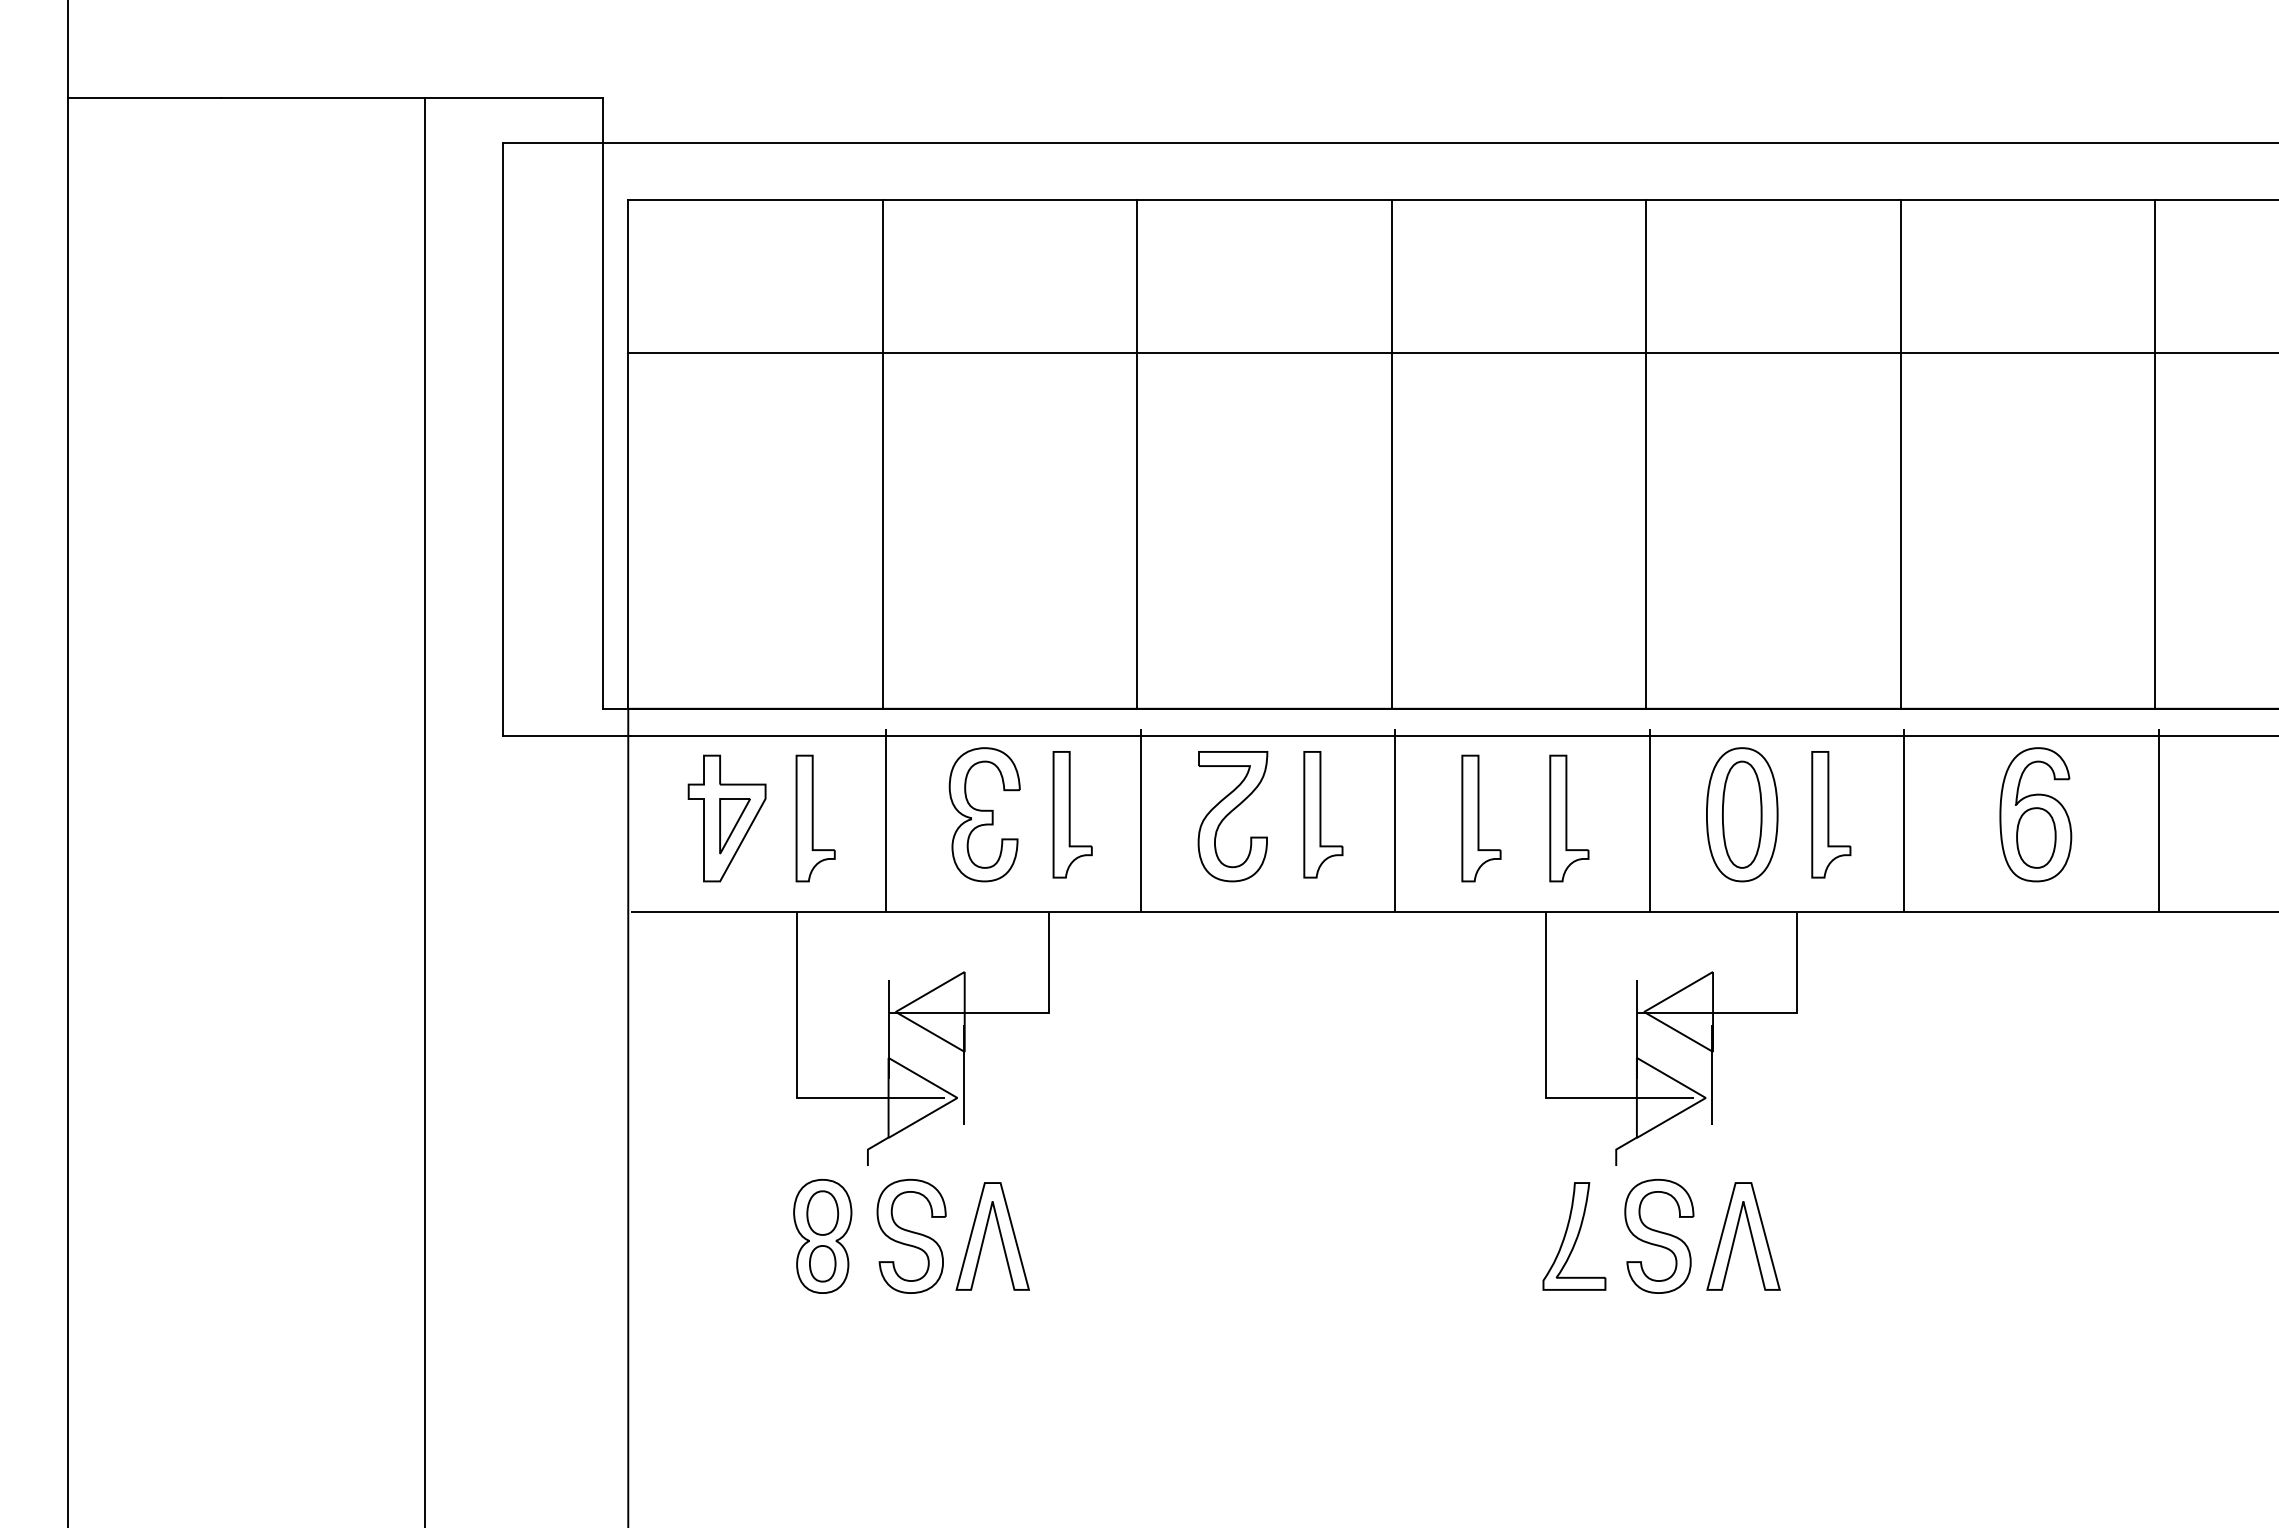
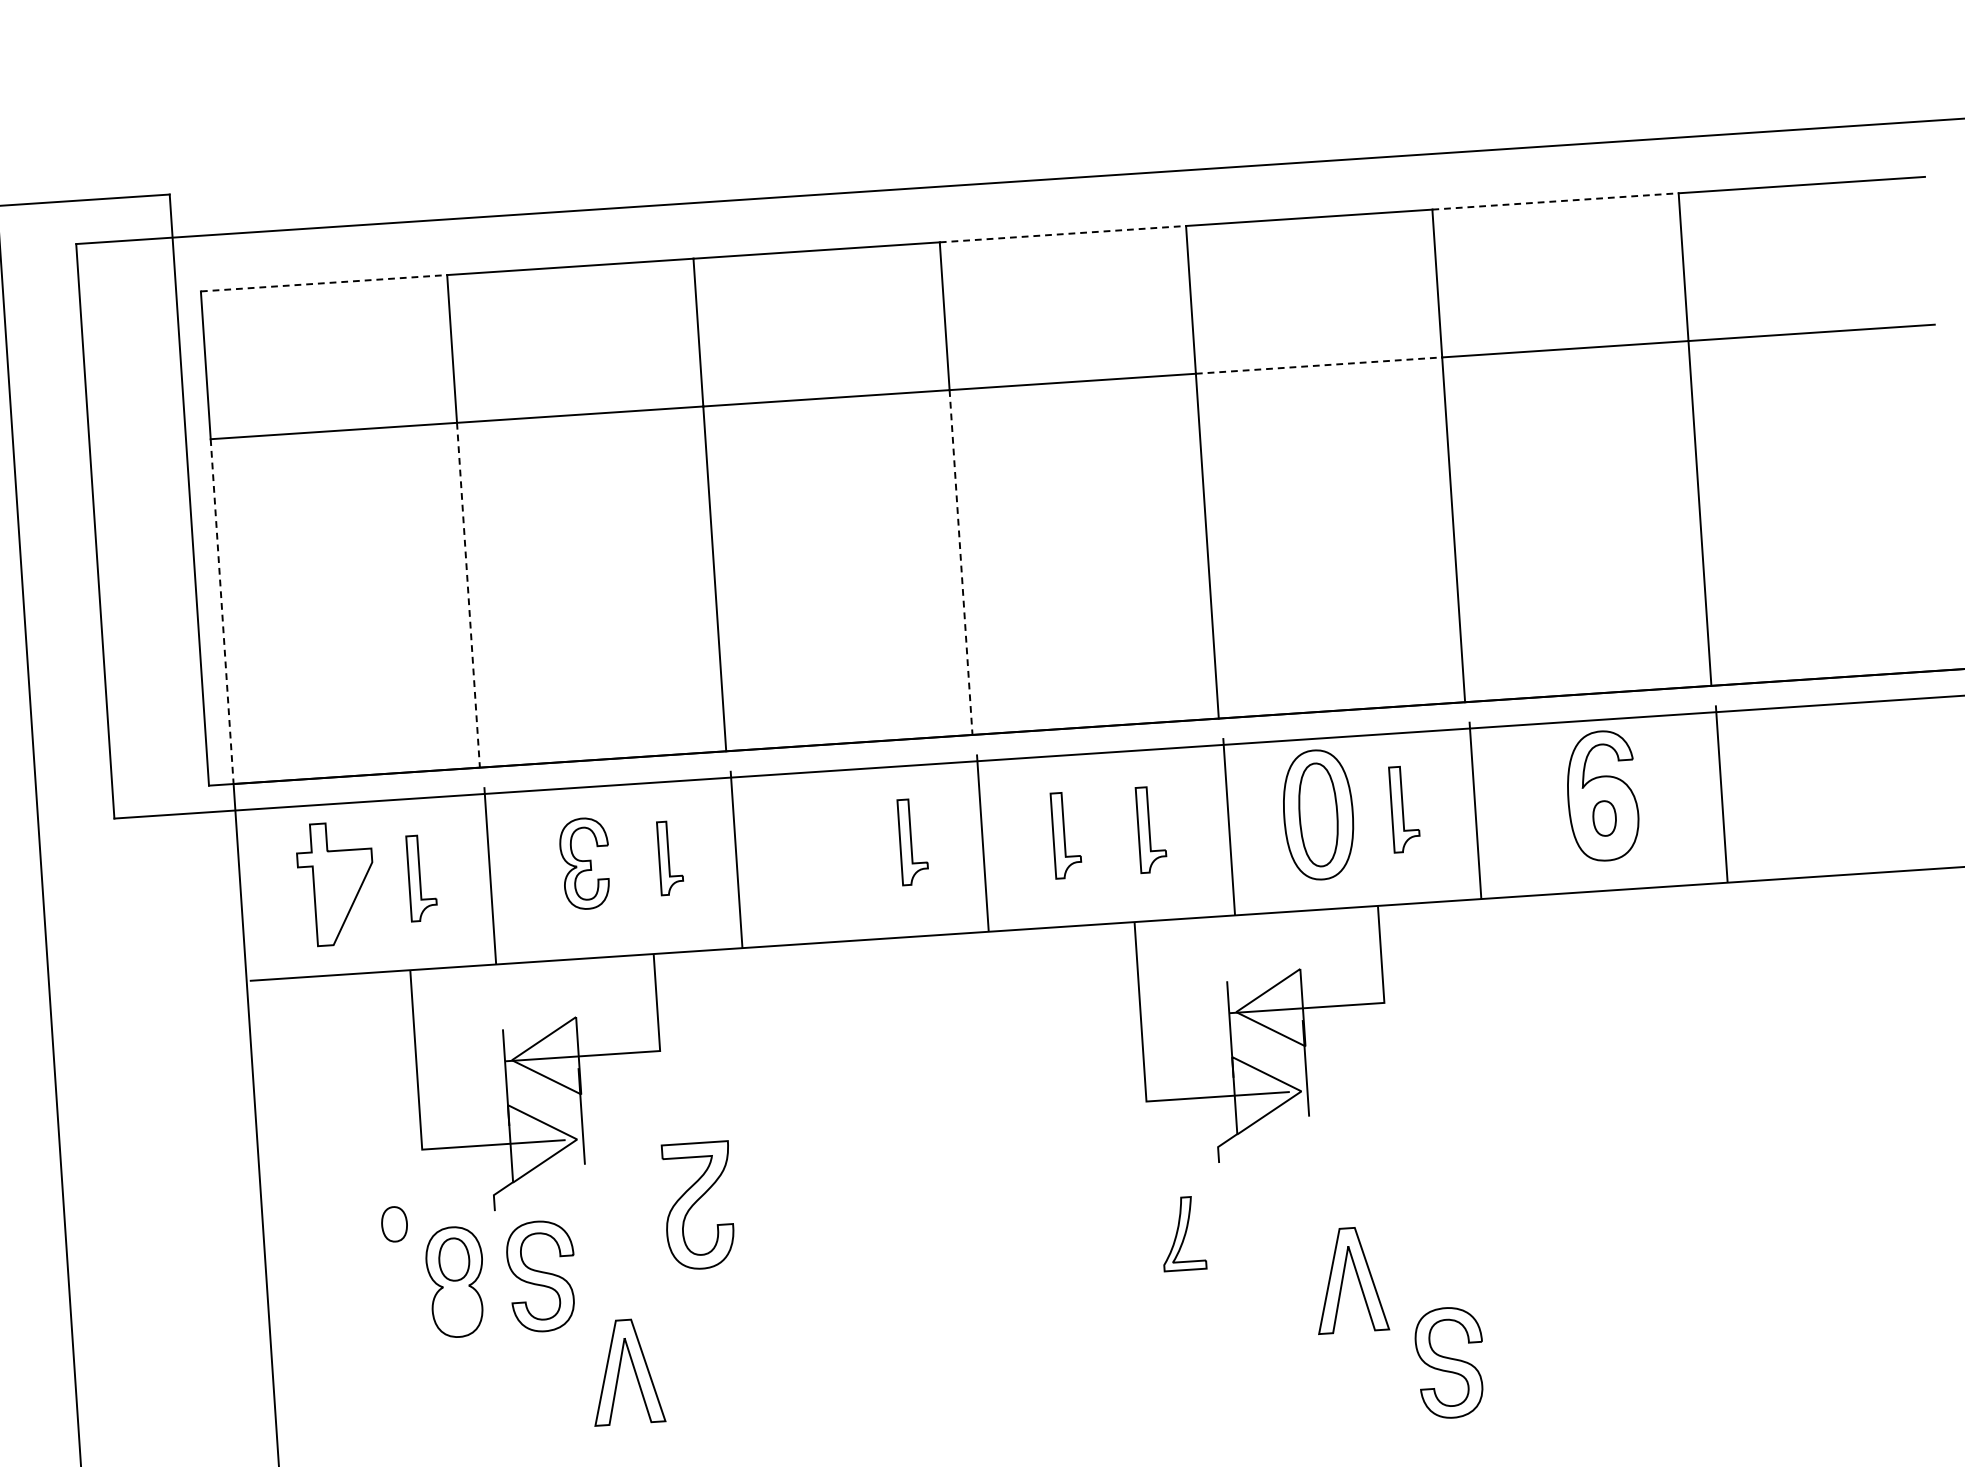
line: (756, 199) -> (324, 282), solid -> dashed
line: (1519, 199) -> (1063, 233), solid -> dashed
line: (2028, 199) -> (1555, 201), solid -> dashed
line: (1774, 352) -> (1320, 365), solid -> dashed
line: (628, 531) -> (222, 612), solid -> dashed
line: (882, 531) -> (468, 596), solid -> dashed
line: (1391, 531) -> (960, 563), solid -> dashed
part: (984, 814) -> (585, 863), size x0.7
part: (1072, 814) -> (670, 857), size x0.6
part: (1323, 814) -> (913, 841), size x0.7
part: (1831, 814) -> (1404, 808), size x0.7
part: (1232, 816) -> (698, 1205), moved
part: (815, 818) -> (421, 878), size x0.7
part: (1481, 818) -> (1066, 835), size x0.7
part: (1569, 818) -> (1151, 829), size x0.7
part: (734, 826) -> (344, 891), removed
part: (2036, 837) -> (1604, 818), size x0.6
part: (1659, 1235) -> (1450, 1361), moved
part: (1736, 1235) -> (1343, 1279), moved
part: (985, 1236) -> (619, 1372), moved
part: (1574, 1236) -> (1183, 1233), size x0.7
part: (822, 1263) -> (394, 1224), moved

